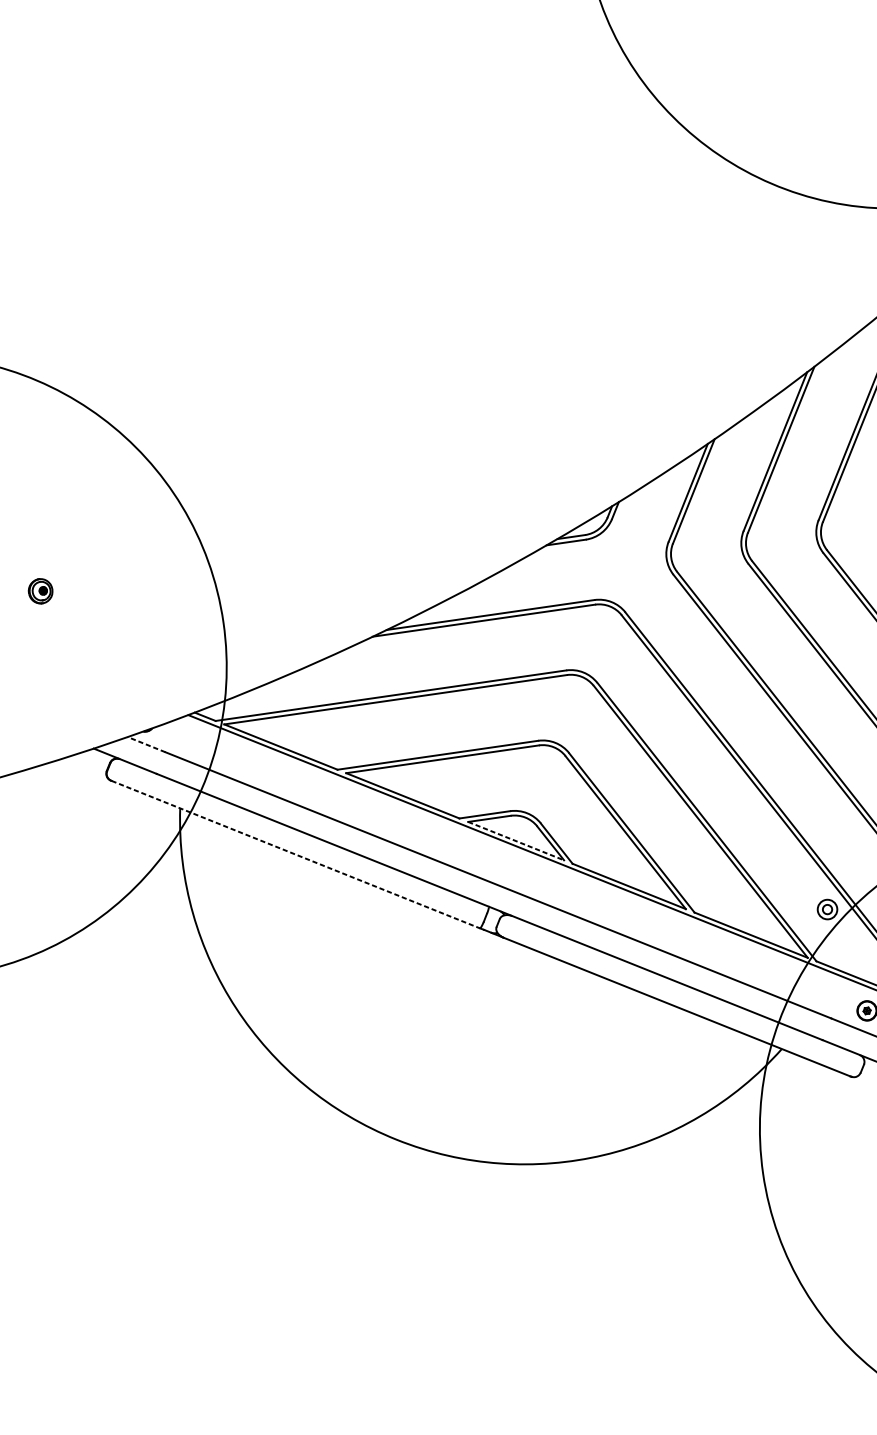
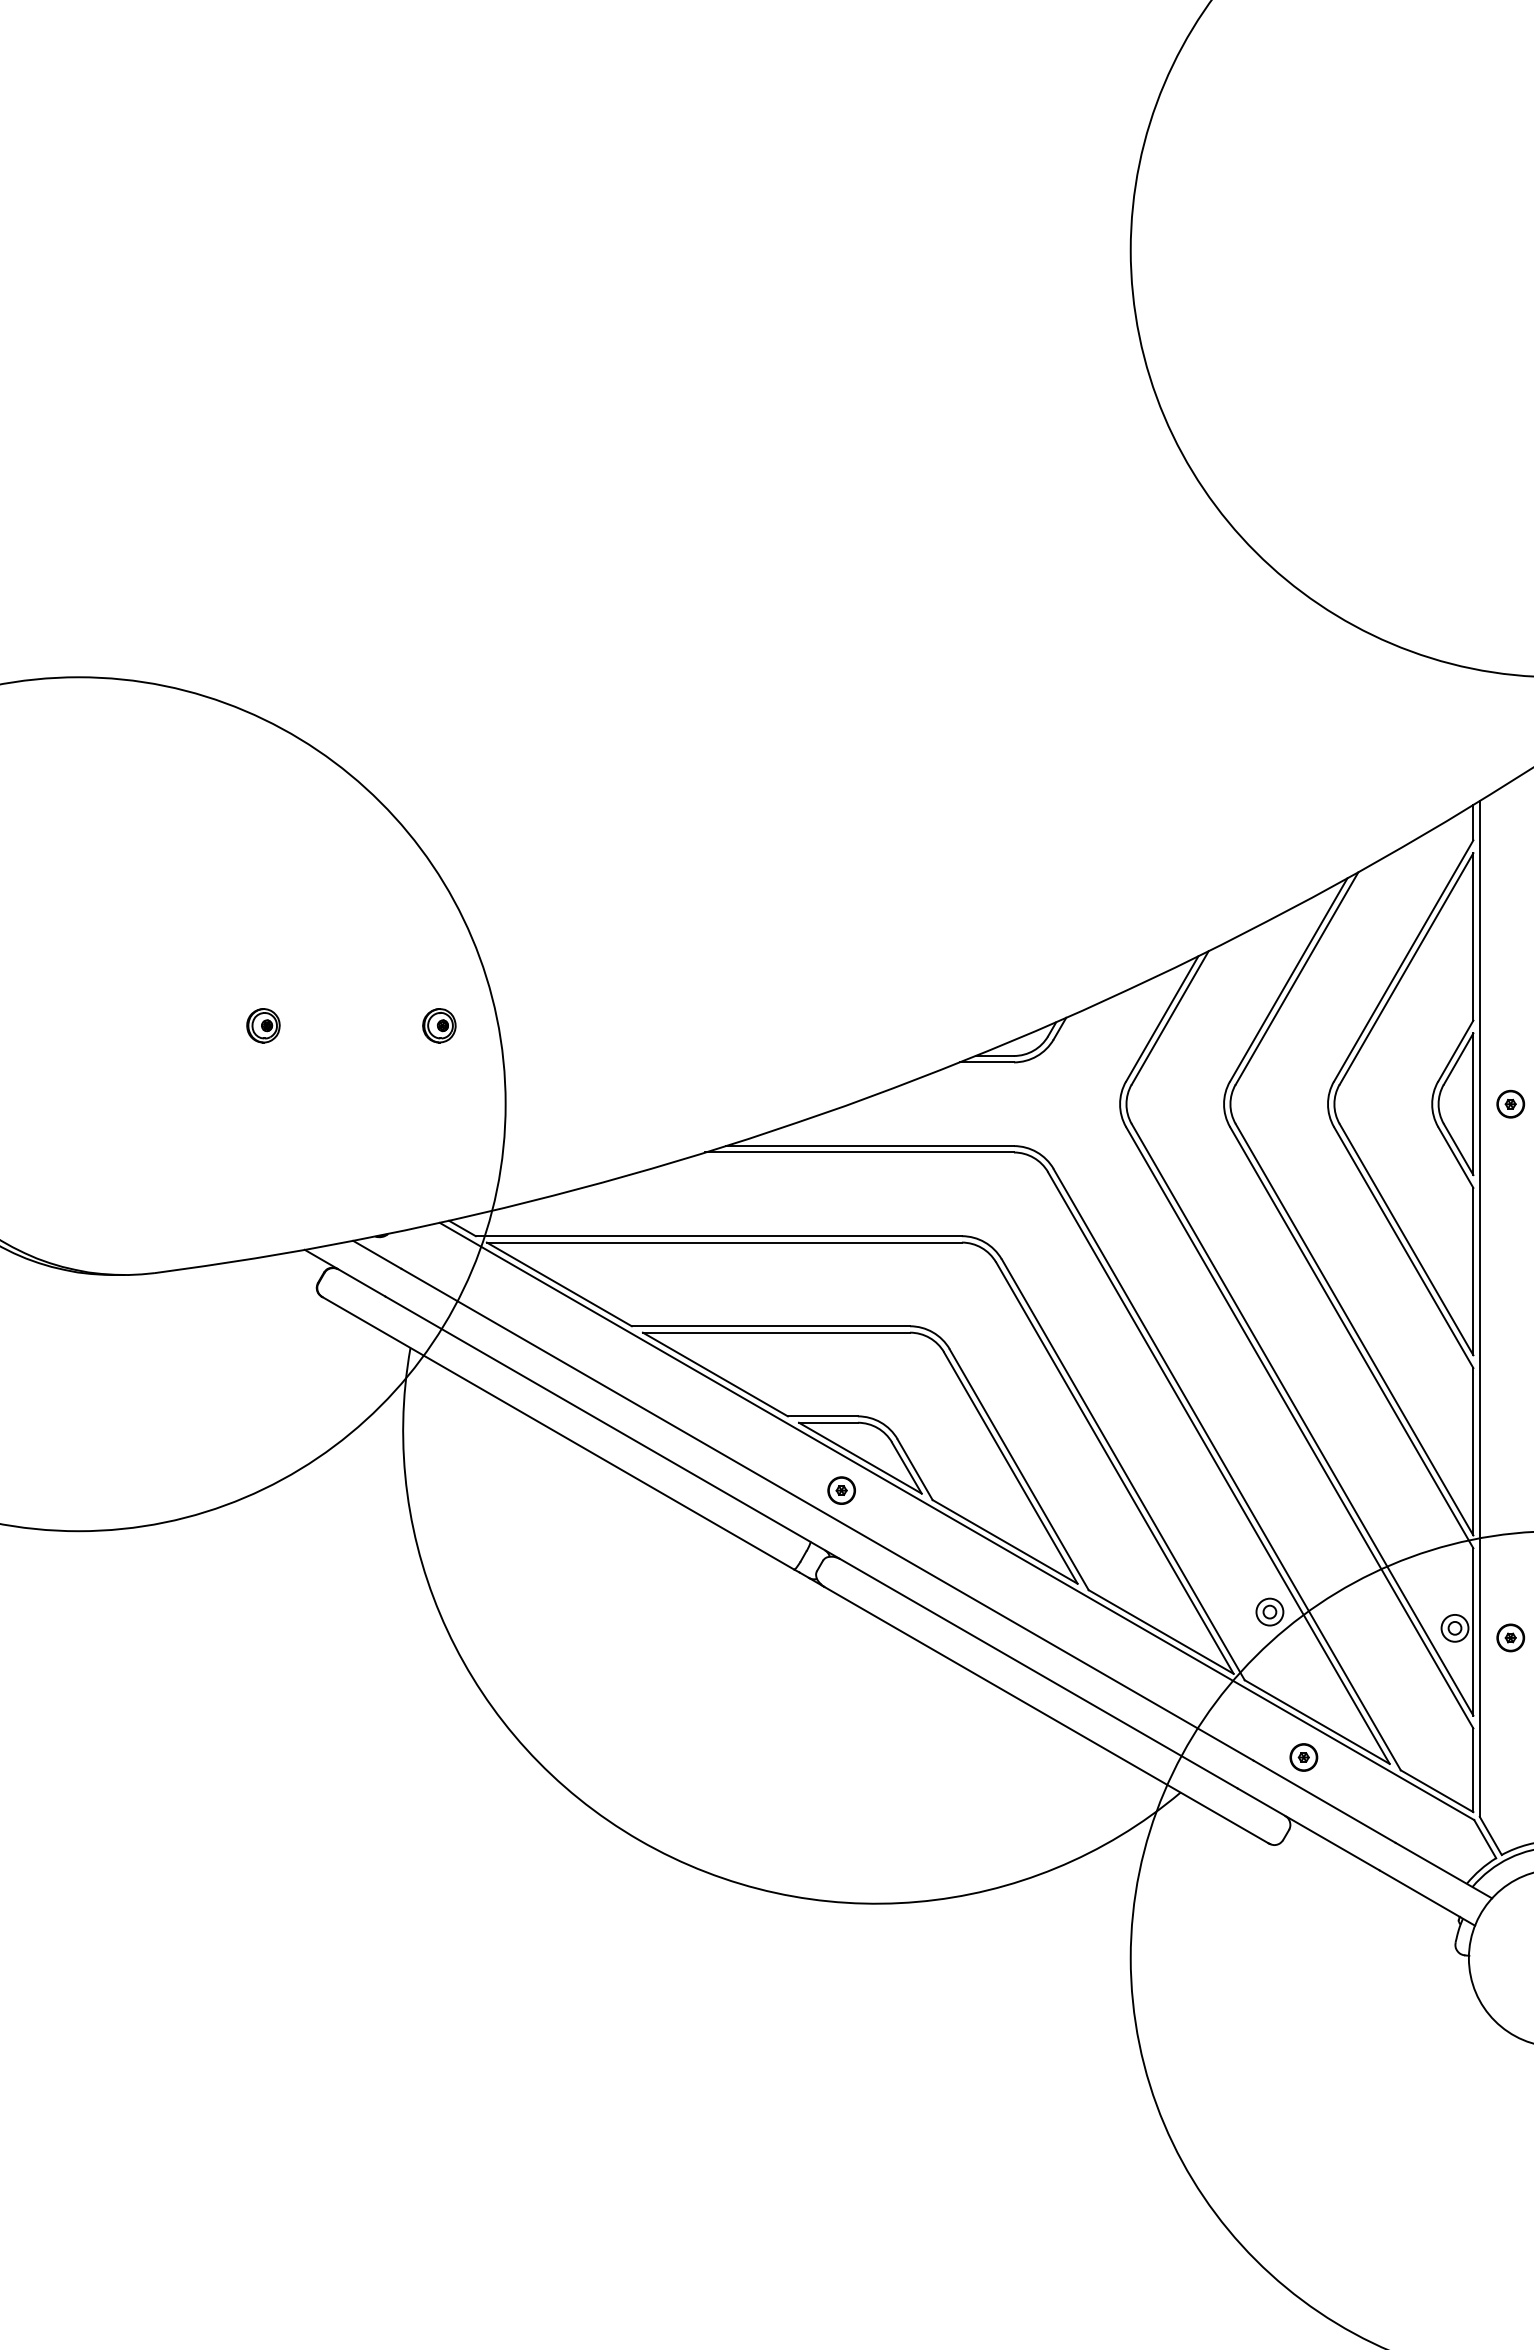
part: (167, 572) -> (439, 1025), added
line: (146, 744) -> (377, 1254), dashed -> solid
line: (516, 841) -> (860, 1458), dashed -> solid
line: (295, 854) -> (558, 1433), dashed -> solid
part: (505, 866) -> (841, 1490), added

